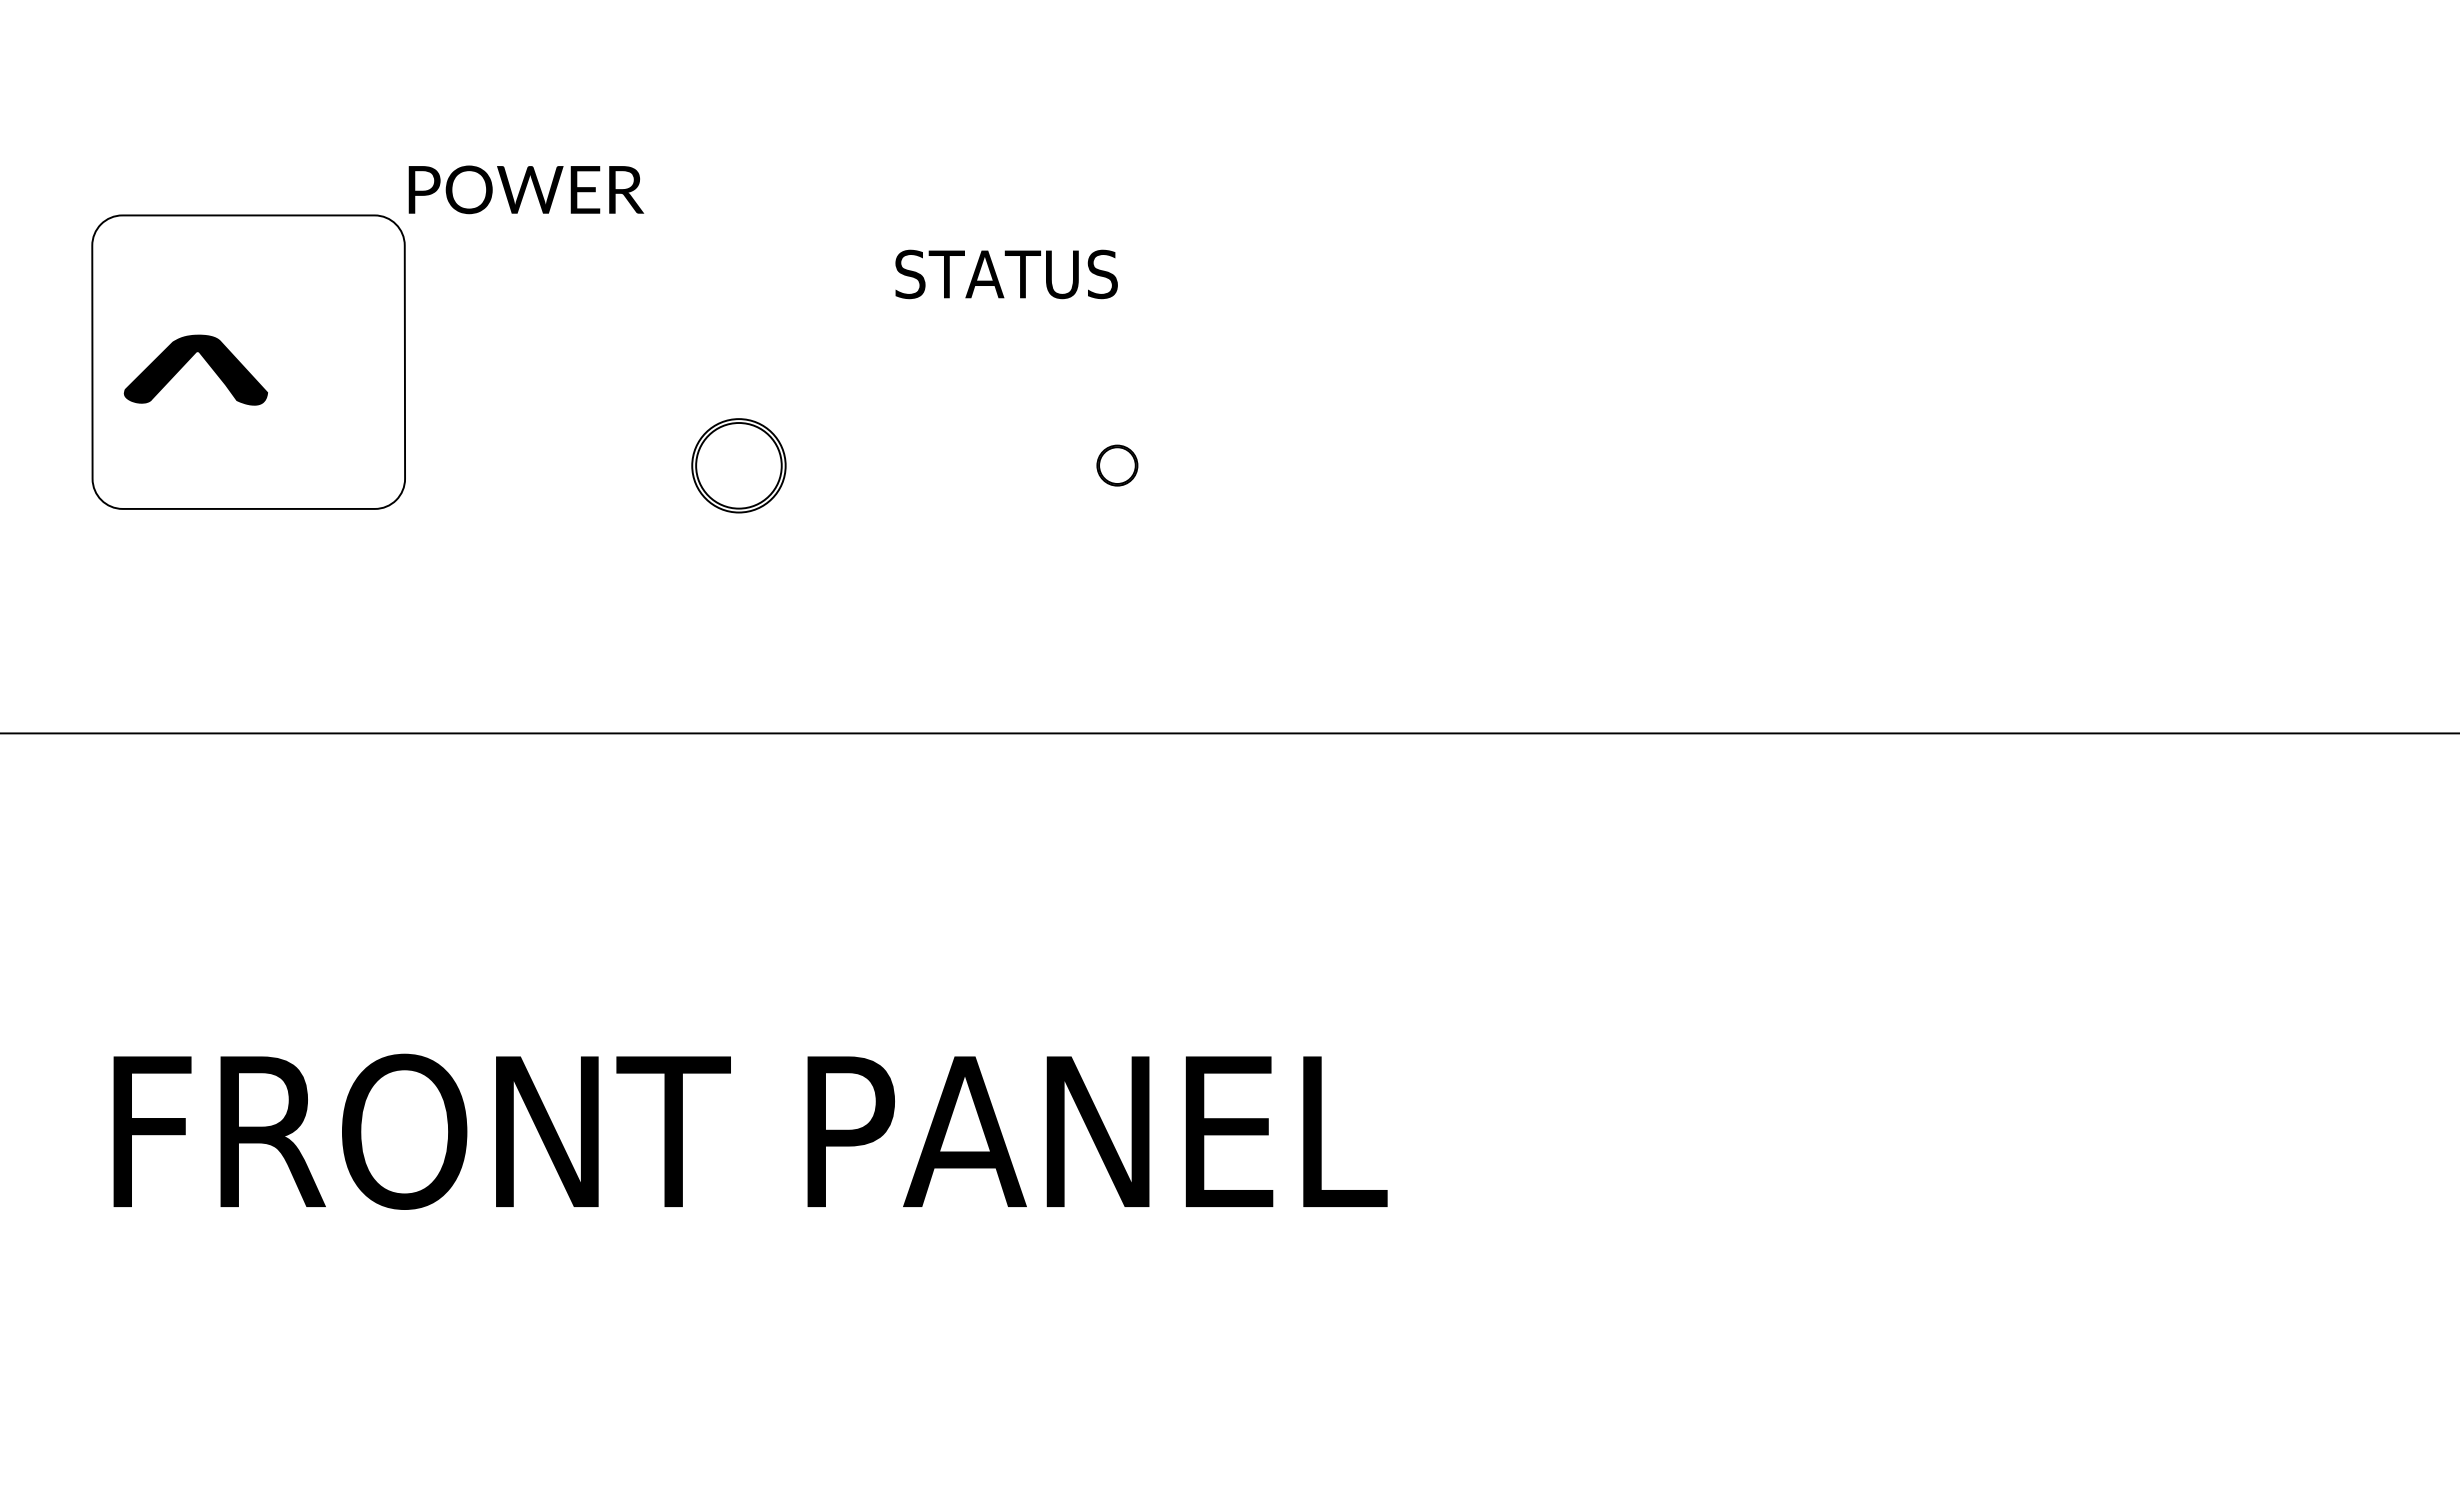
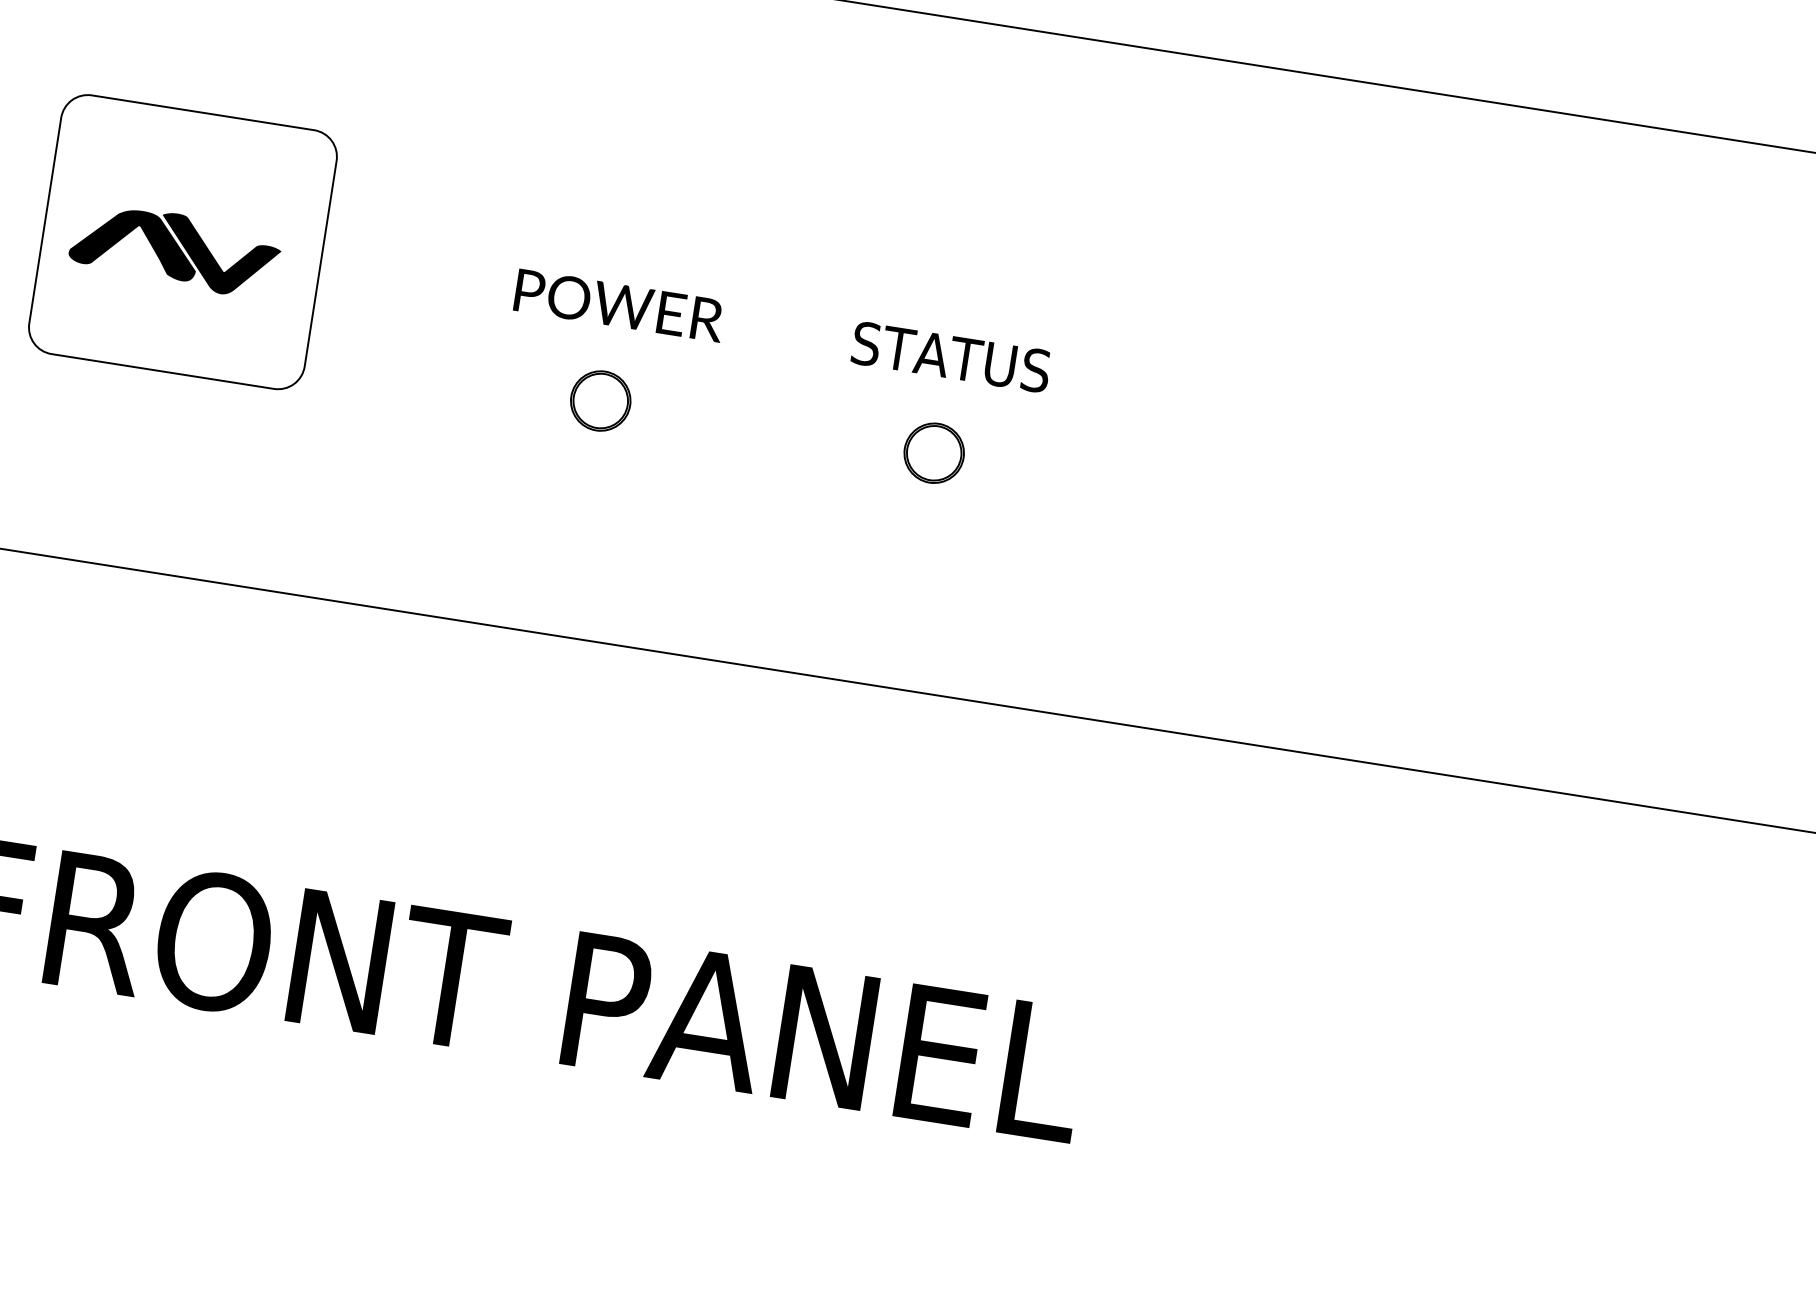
text: (526, 189) -> (619, 305), moved
text: (1006, 274) -> (951, 357), moved
fill: (290, 372) -> (218, 257), added
part: (738, 465) -> (600, 400), size x0.71
part: (1117, 465) -> (934, 453), size x1.67

